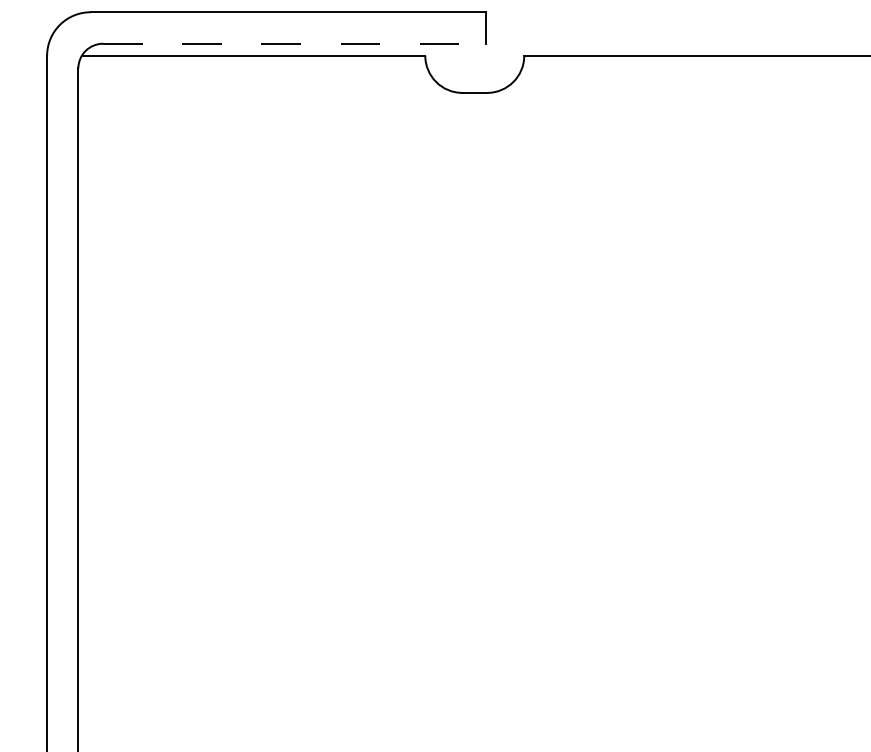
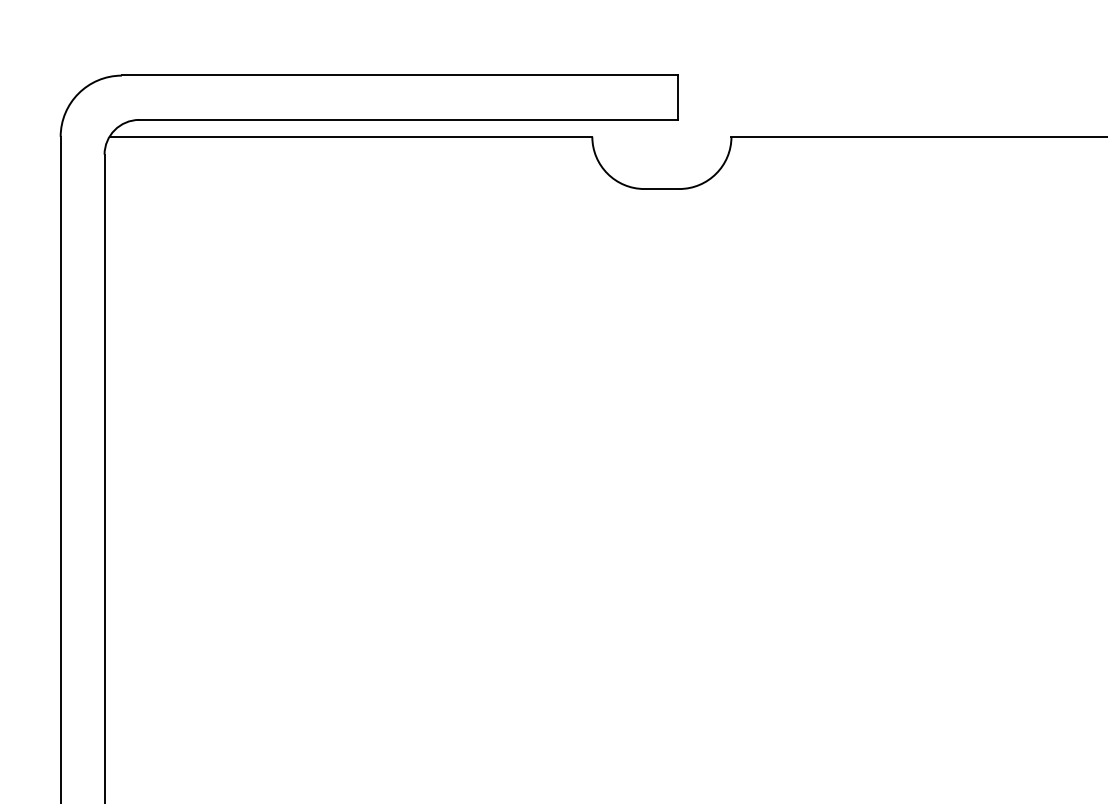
line: (294, 43) -> (408, 119), dashed -> solid

